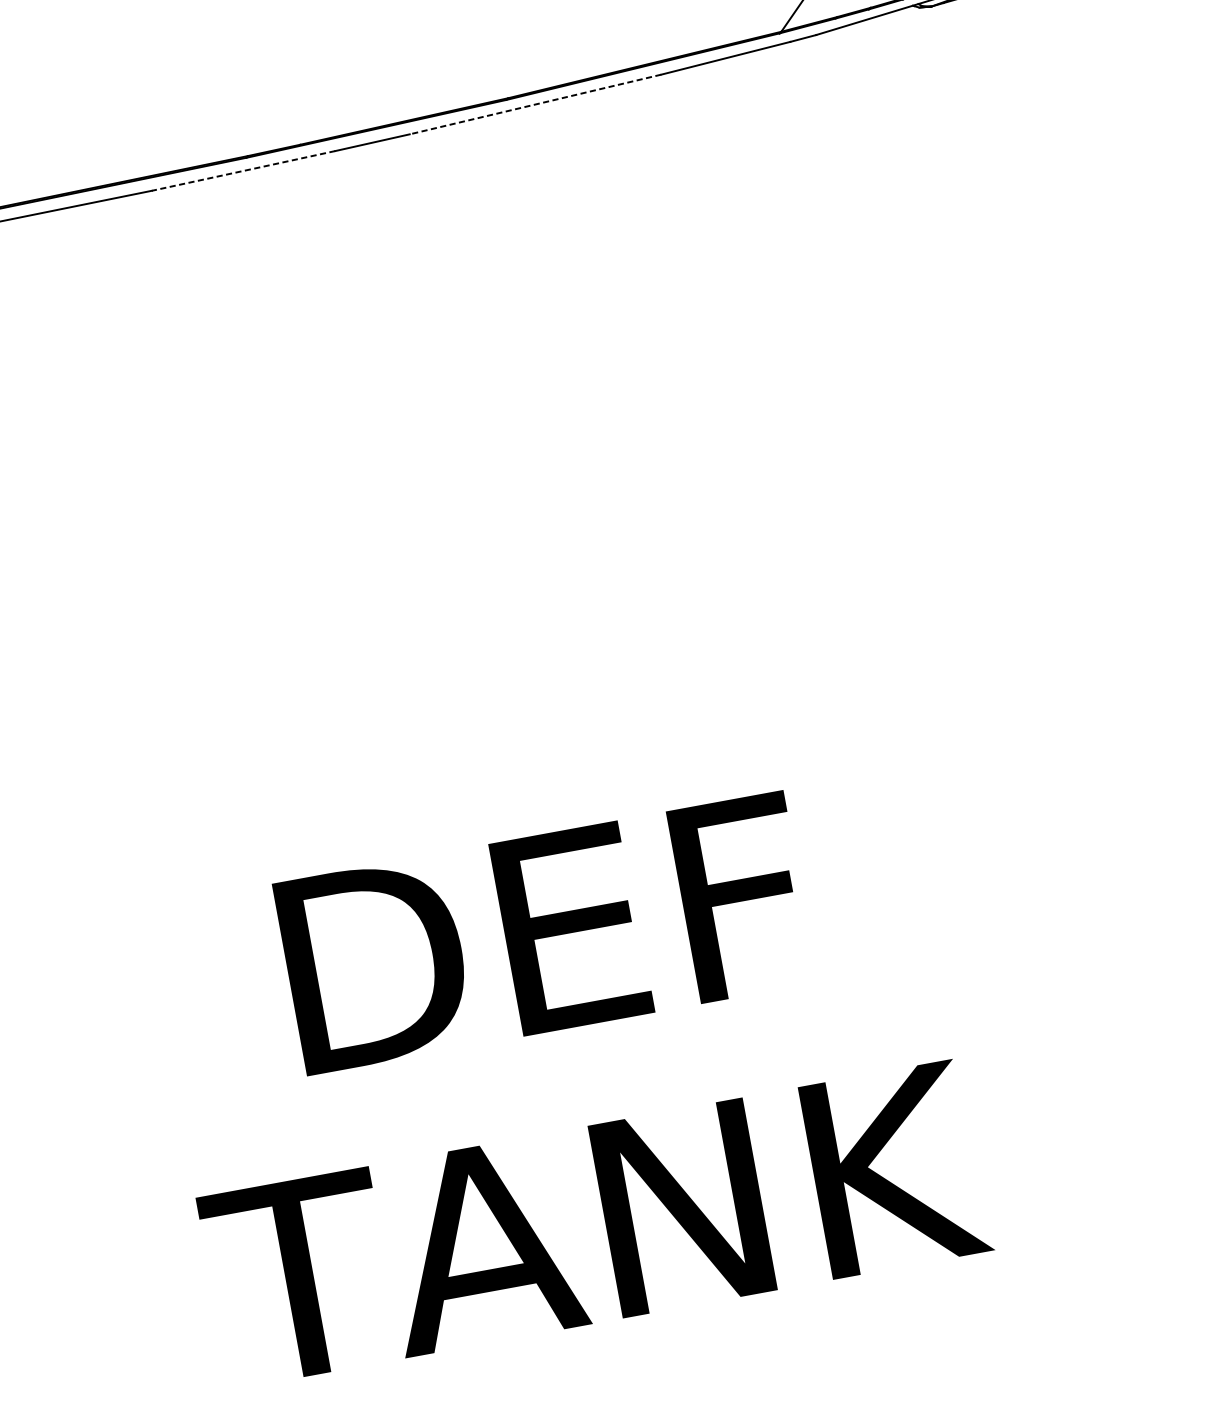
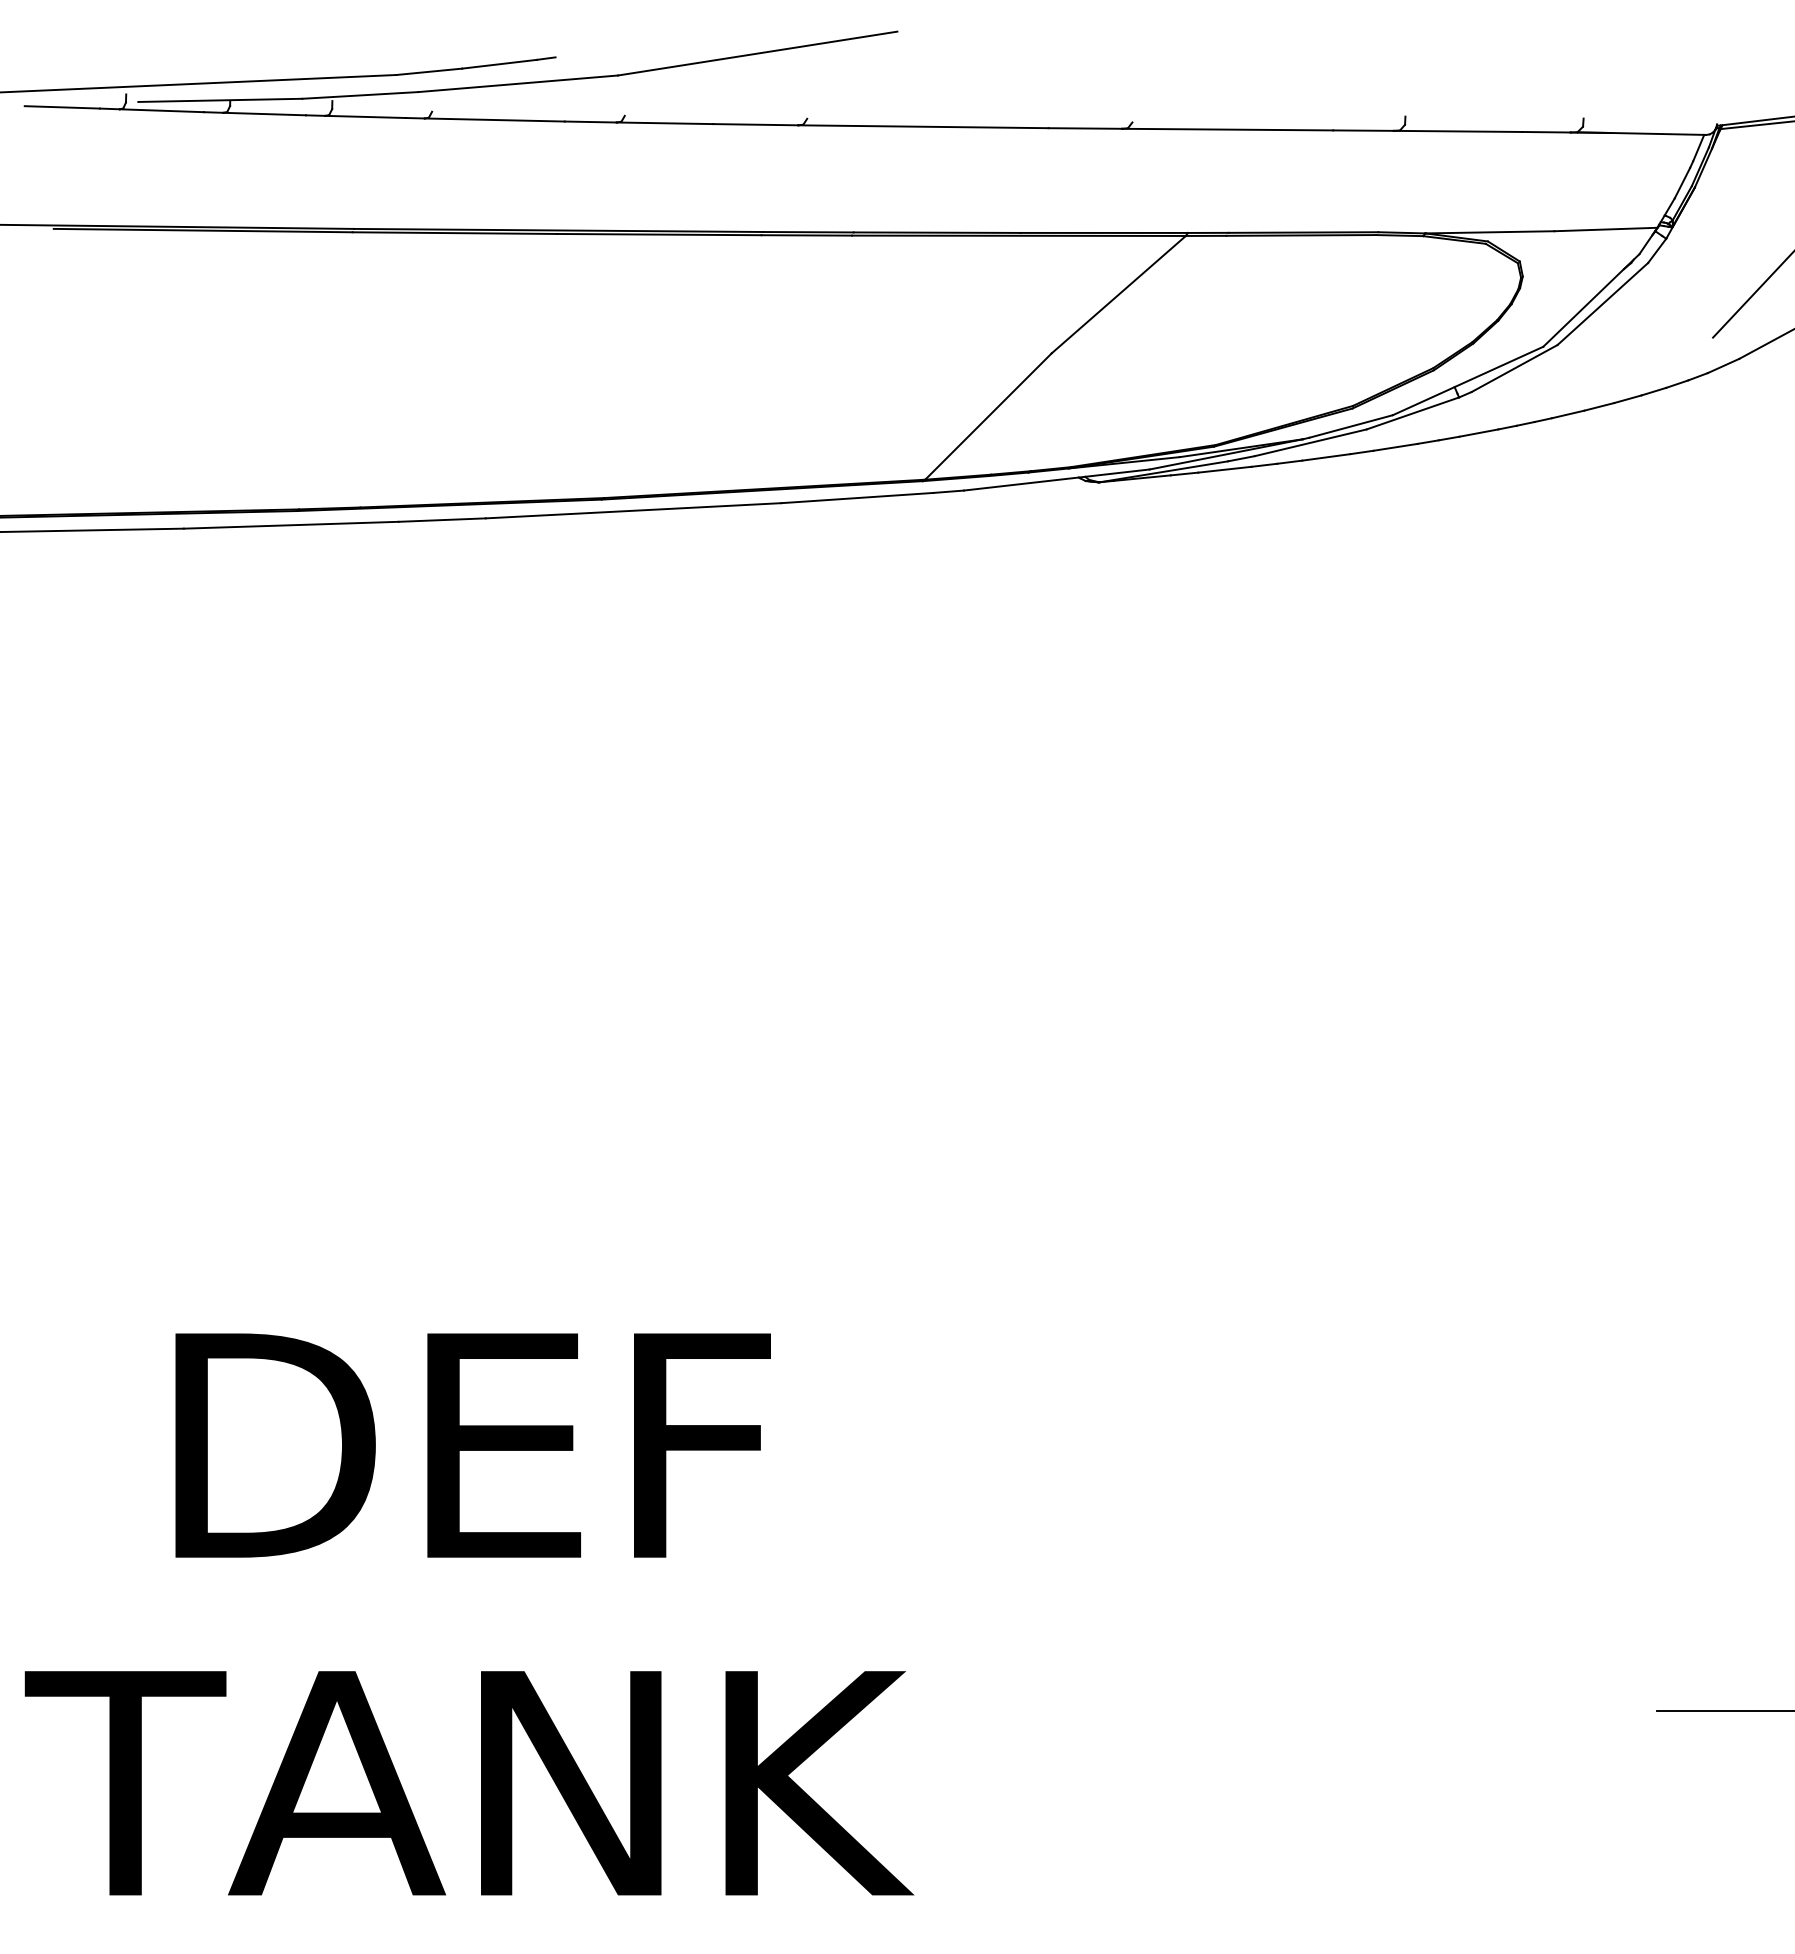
line: (535, 104) -> (633, 510), dashed -> solid
line: (243, 171) -> (290, 525), dashed -> solid

